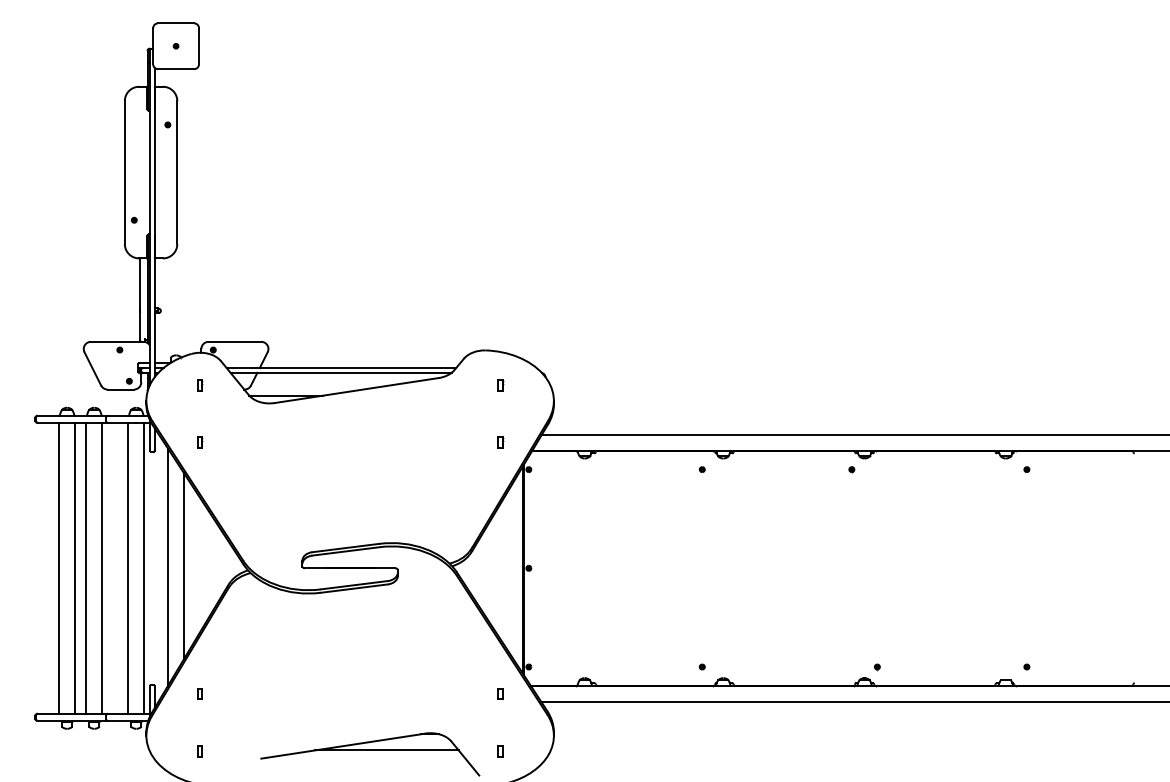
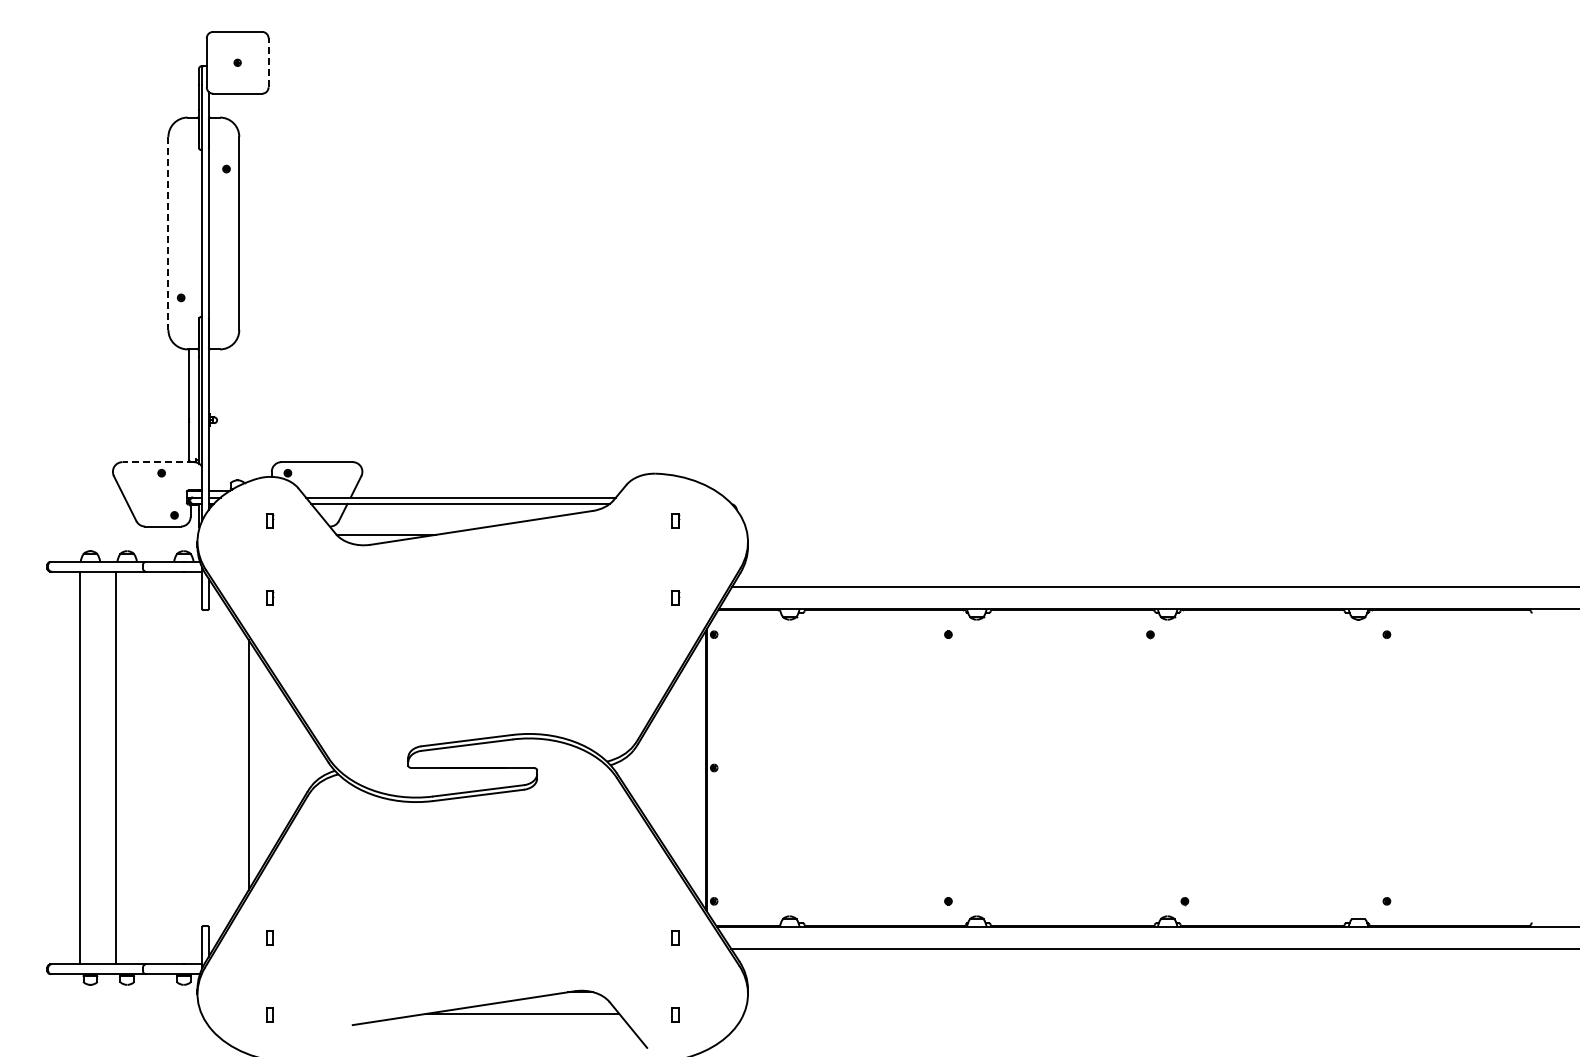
line: (198, 46) -> (268, 62), solid -> dashed
line: (124, 172) -> (168, 233), solid -> dashed
line: (117, 342) -> (158, 462), solid -> dashed
line: (75, 567) -> (101, 767), removed
line: (102, 567) -> (138, 767), removed
line: (128, 567) -> (173, 767), removed
line: (144, 567) -> (194, 767), removed
line: (167, 567) -> (226, 766), removed

